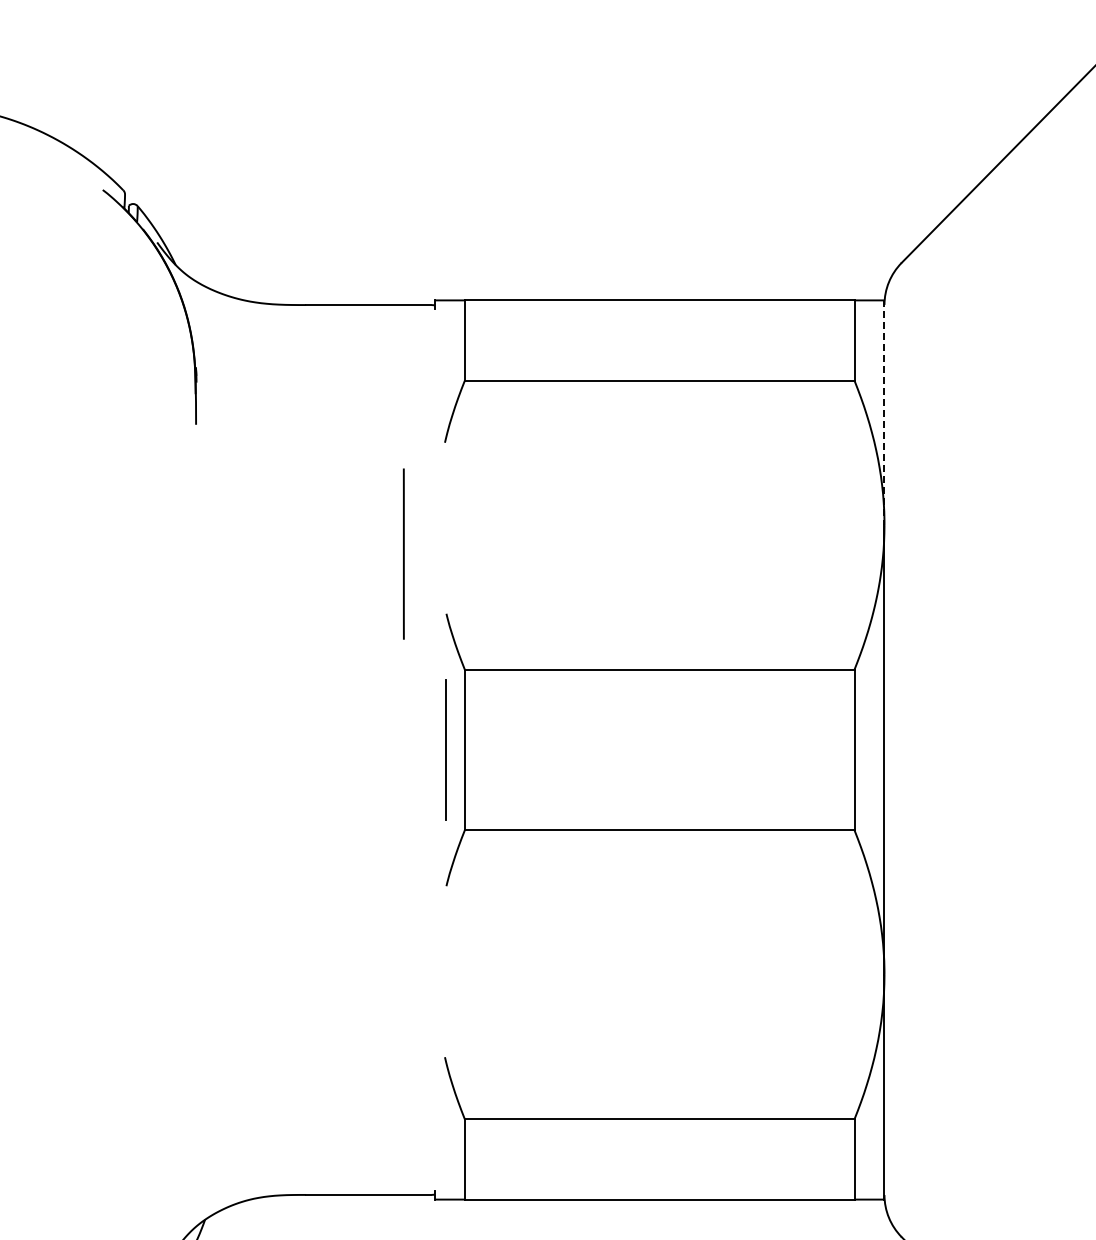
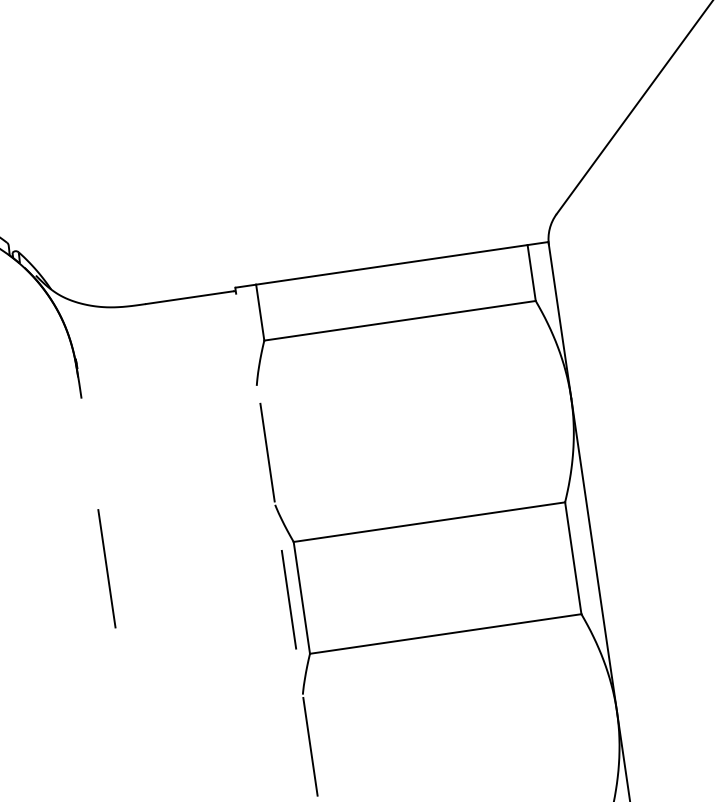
line: (884, 413) -> (559, 320), dashed -> solid
line: (446, 538) -> (267, 452), added
line: (403, 553) -> (106, 568), moved
line: (446, 961) -> (310, 747), added

